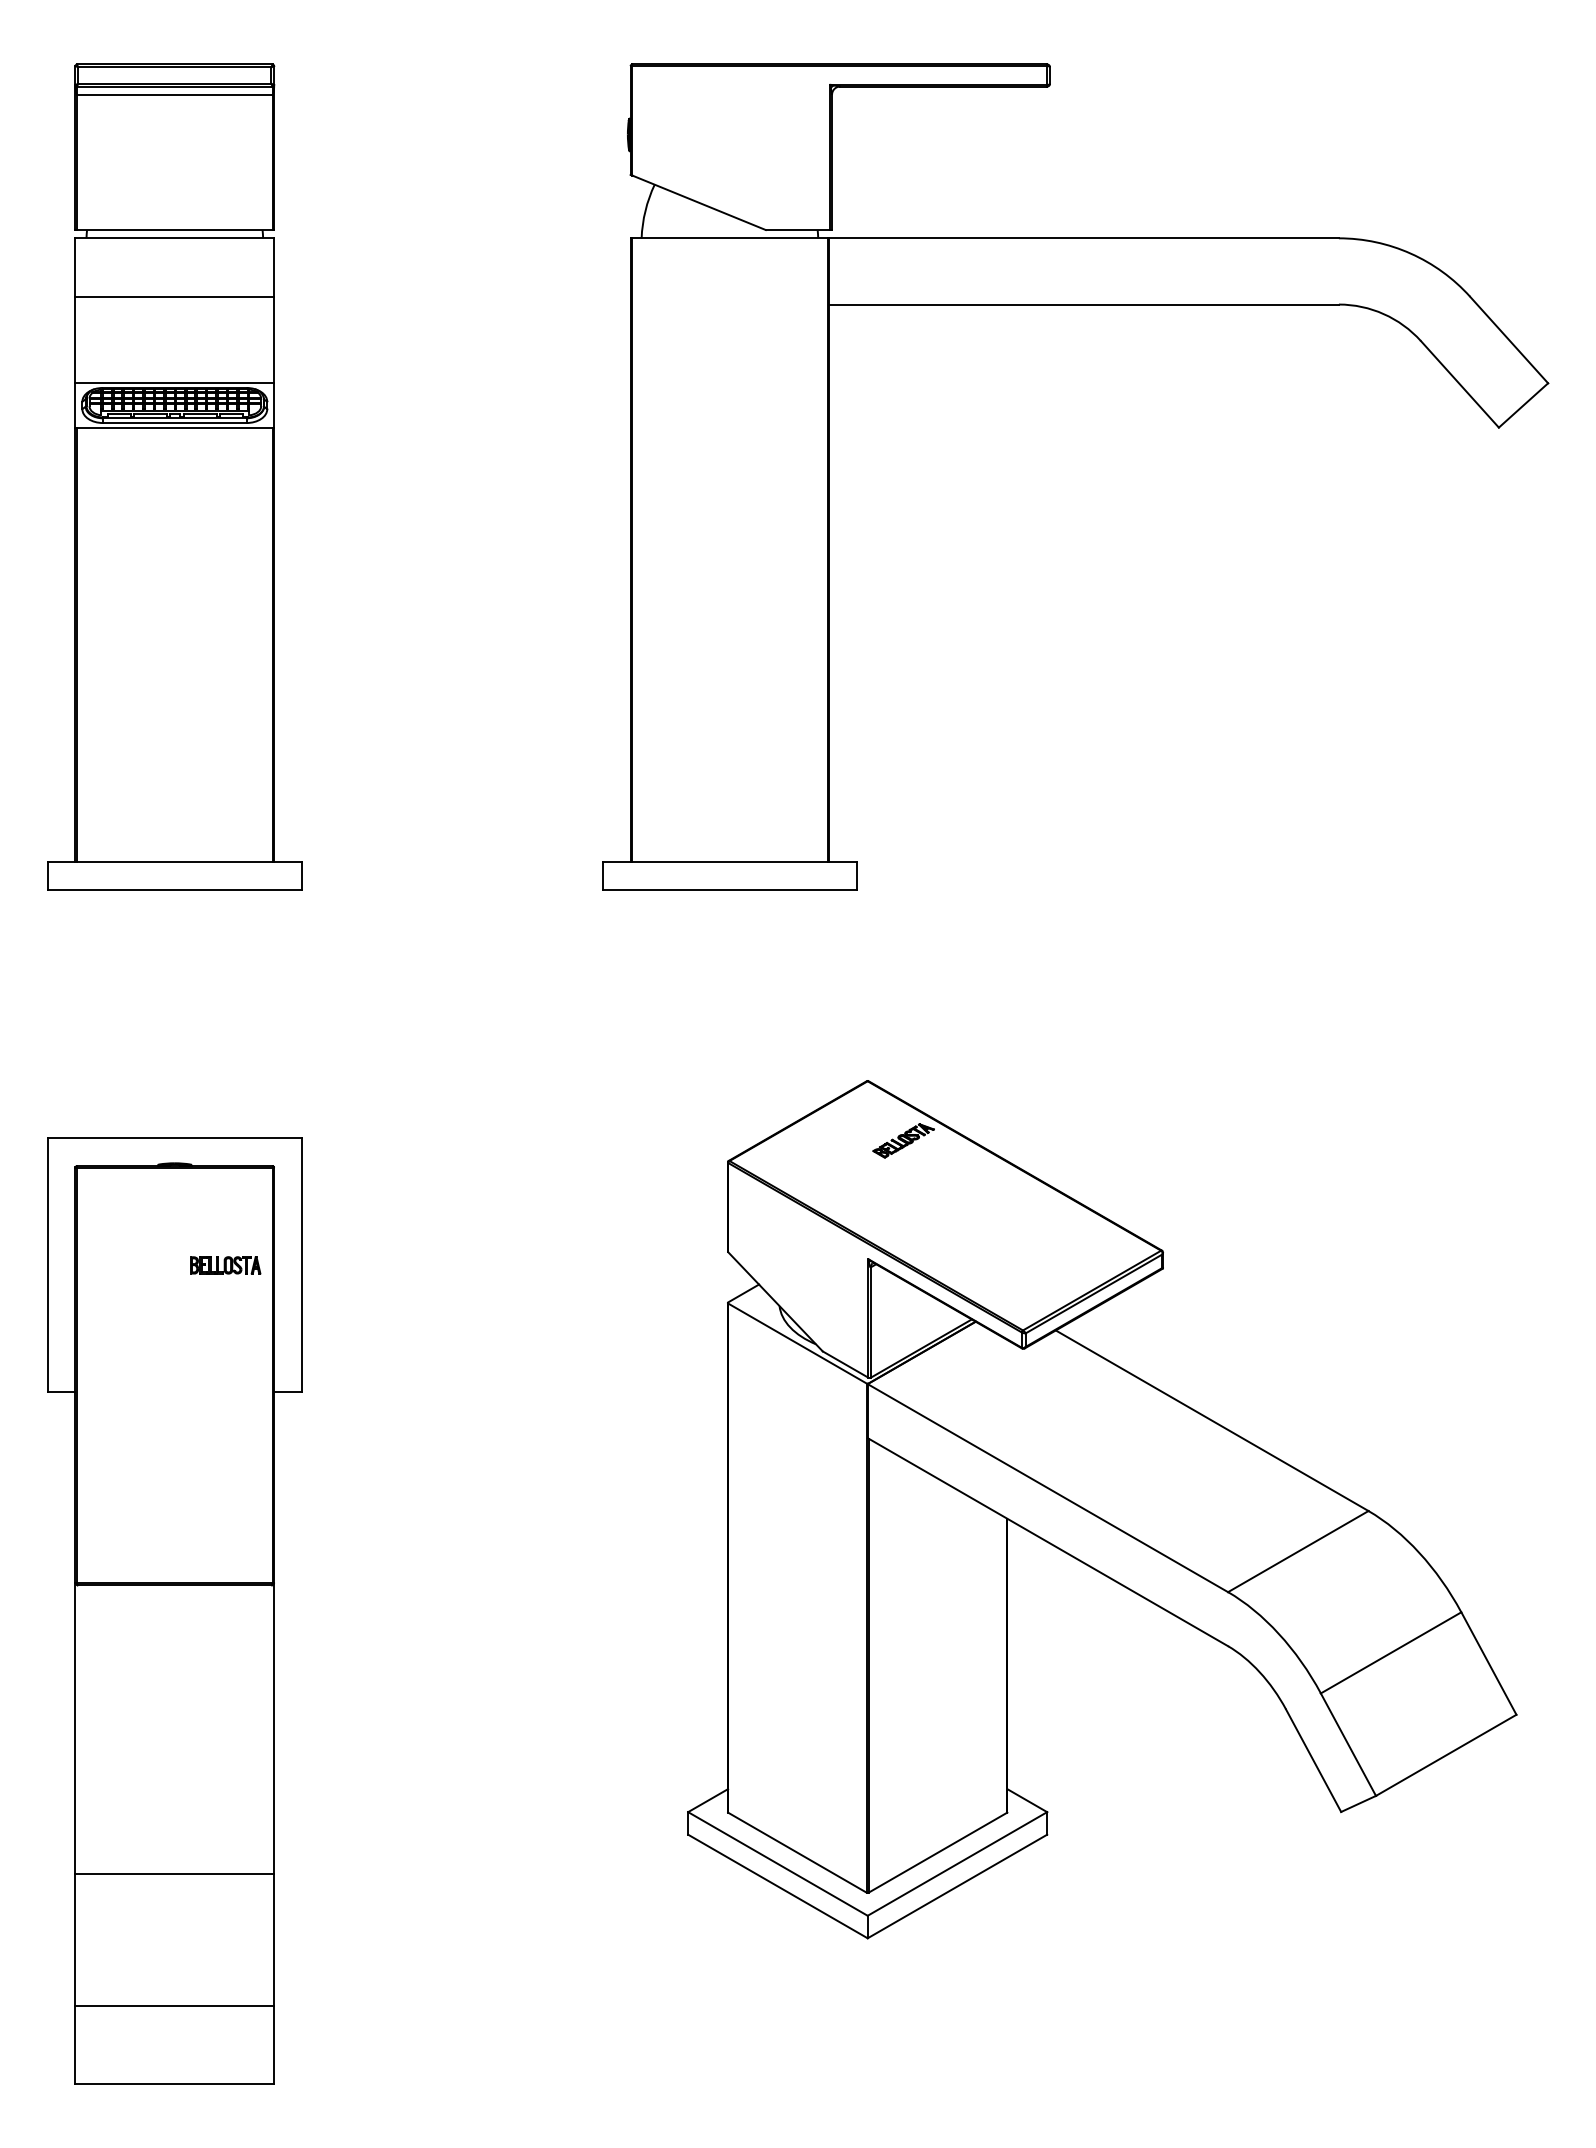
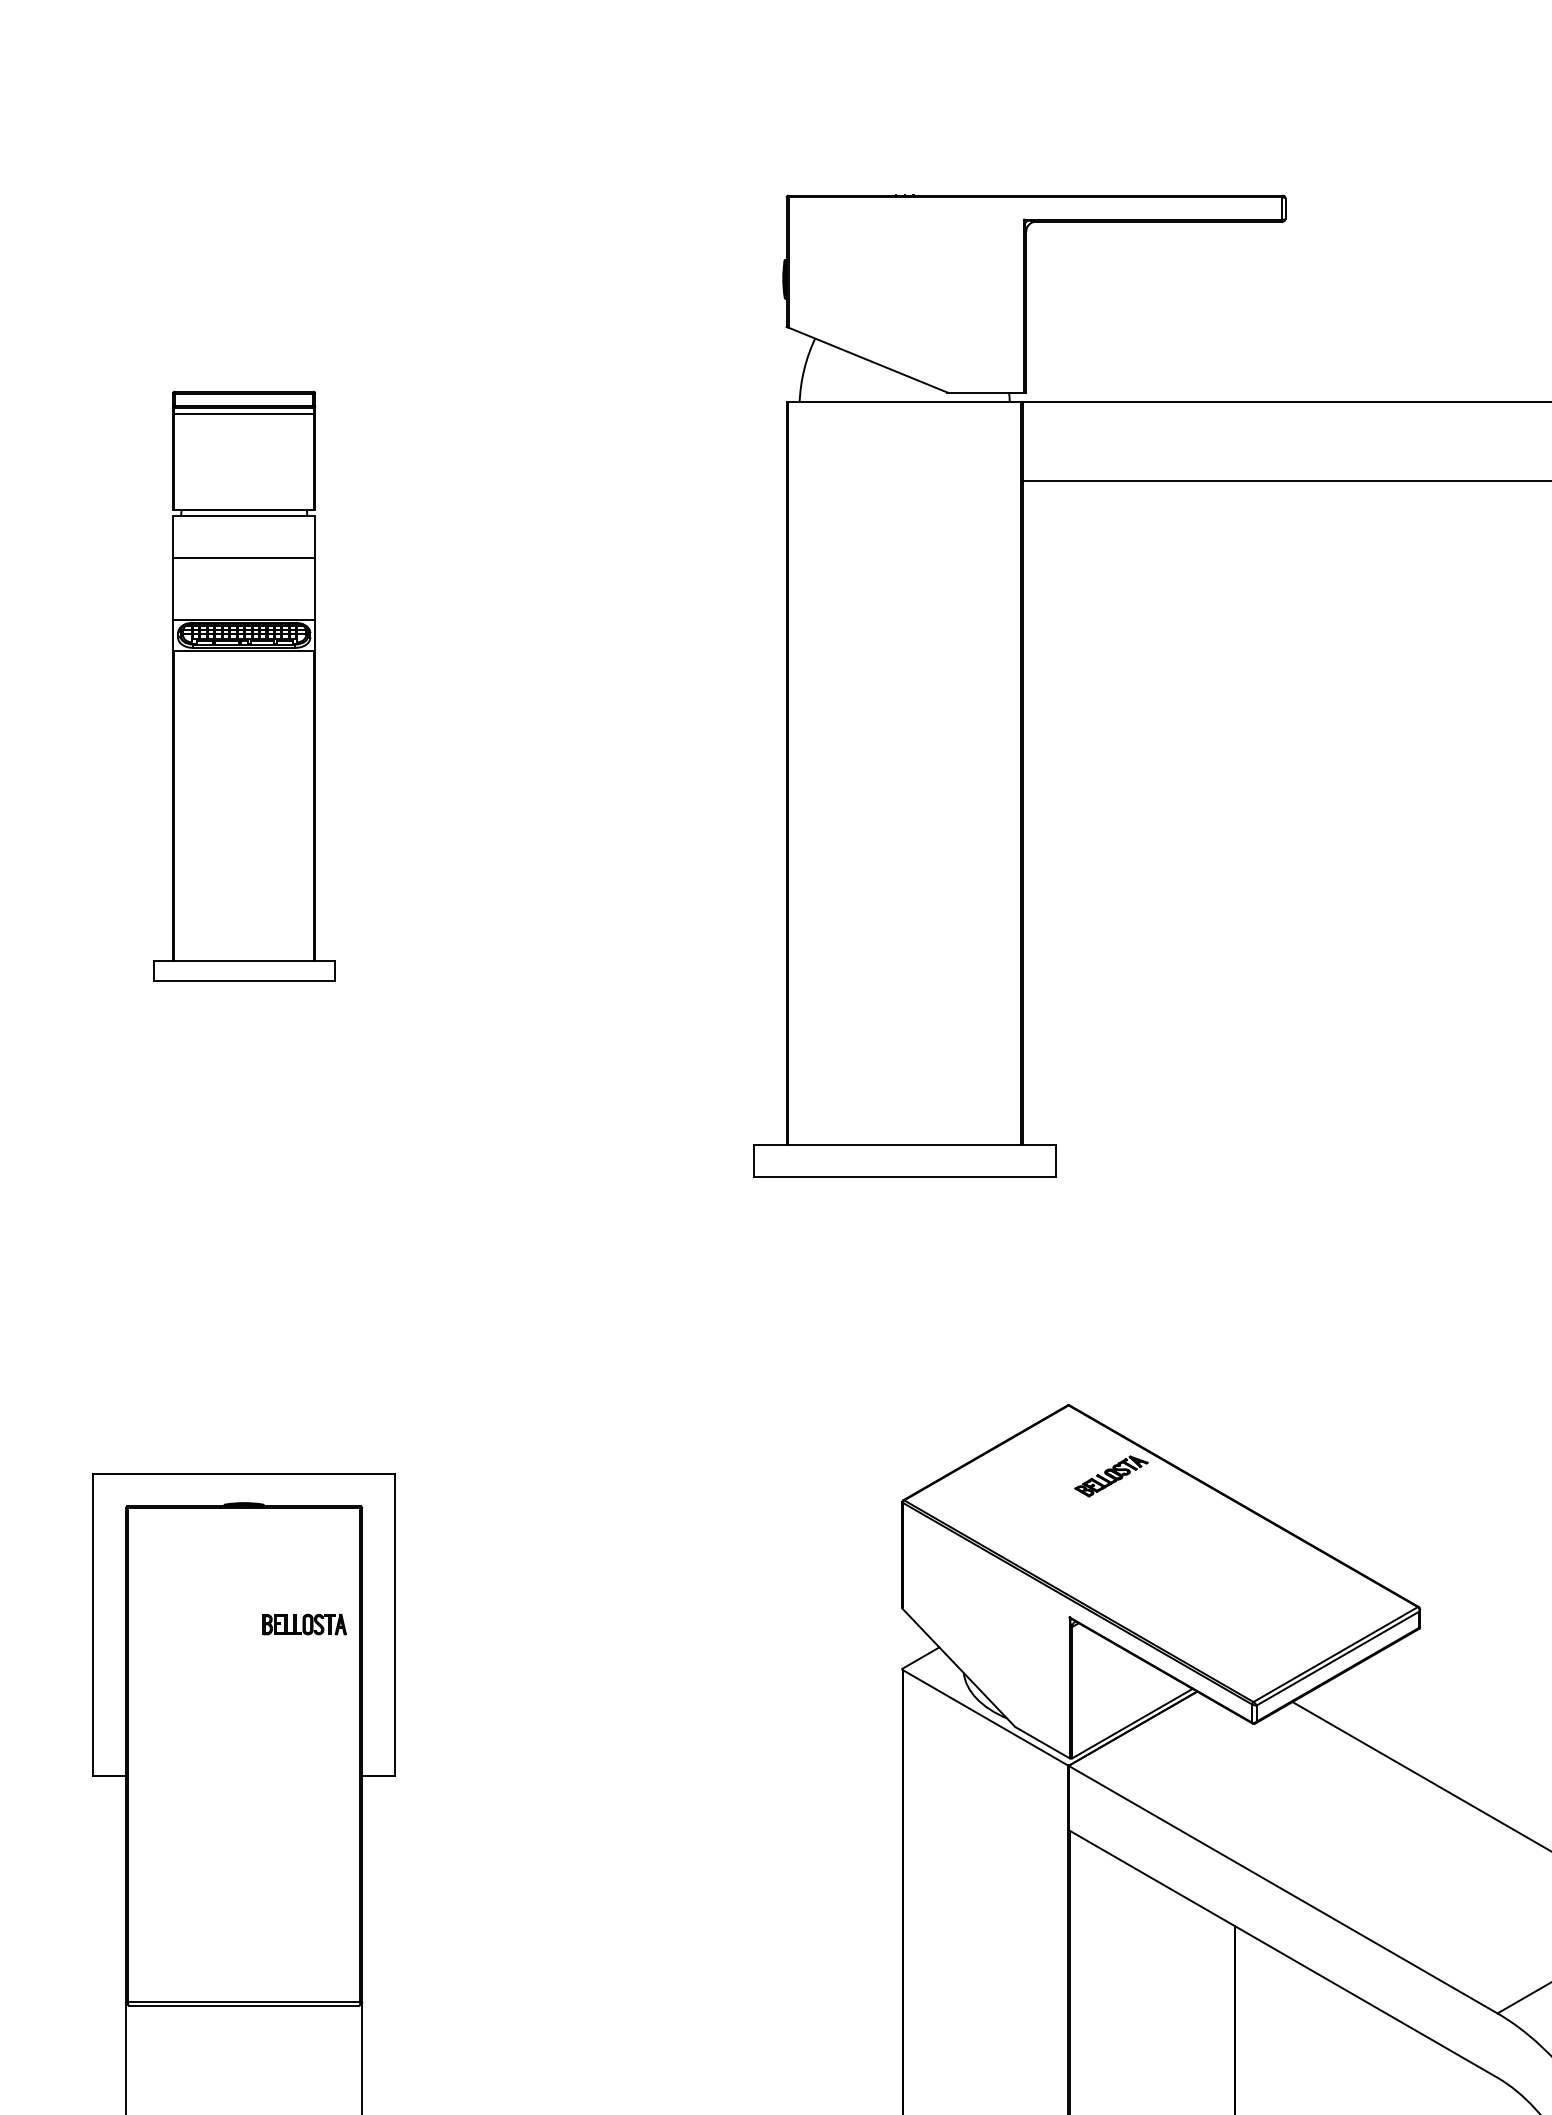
part: (174, 476) -> (243, 685), size x0.6

